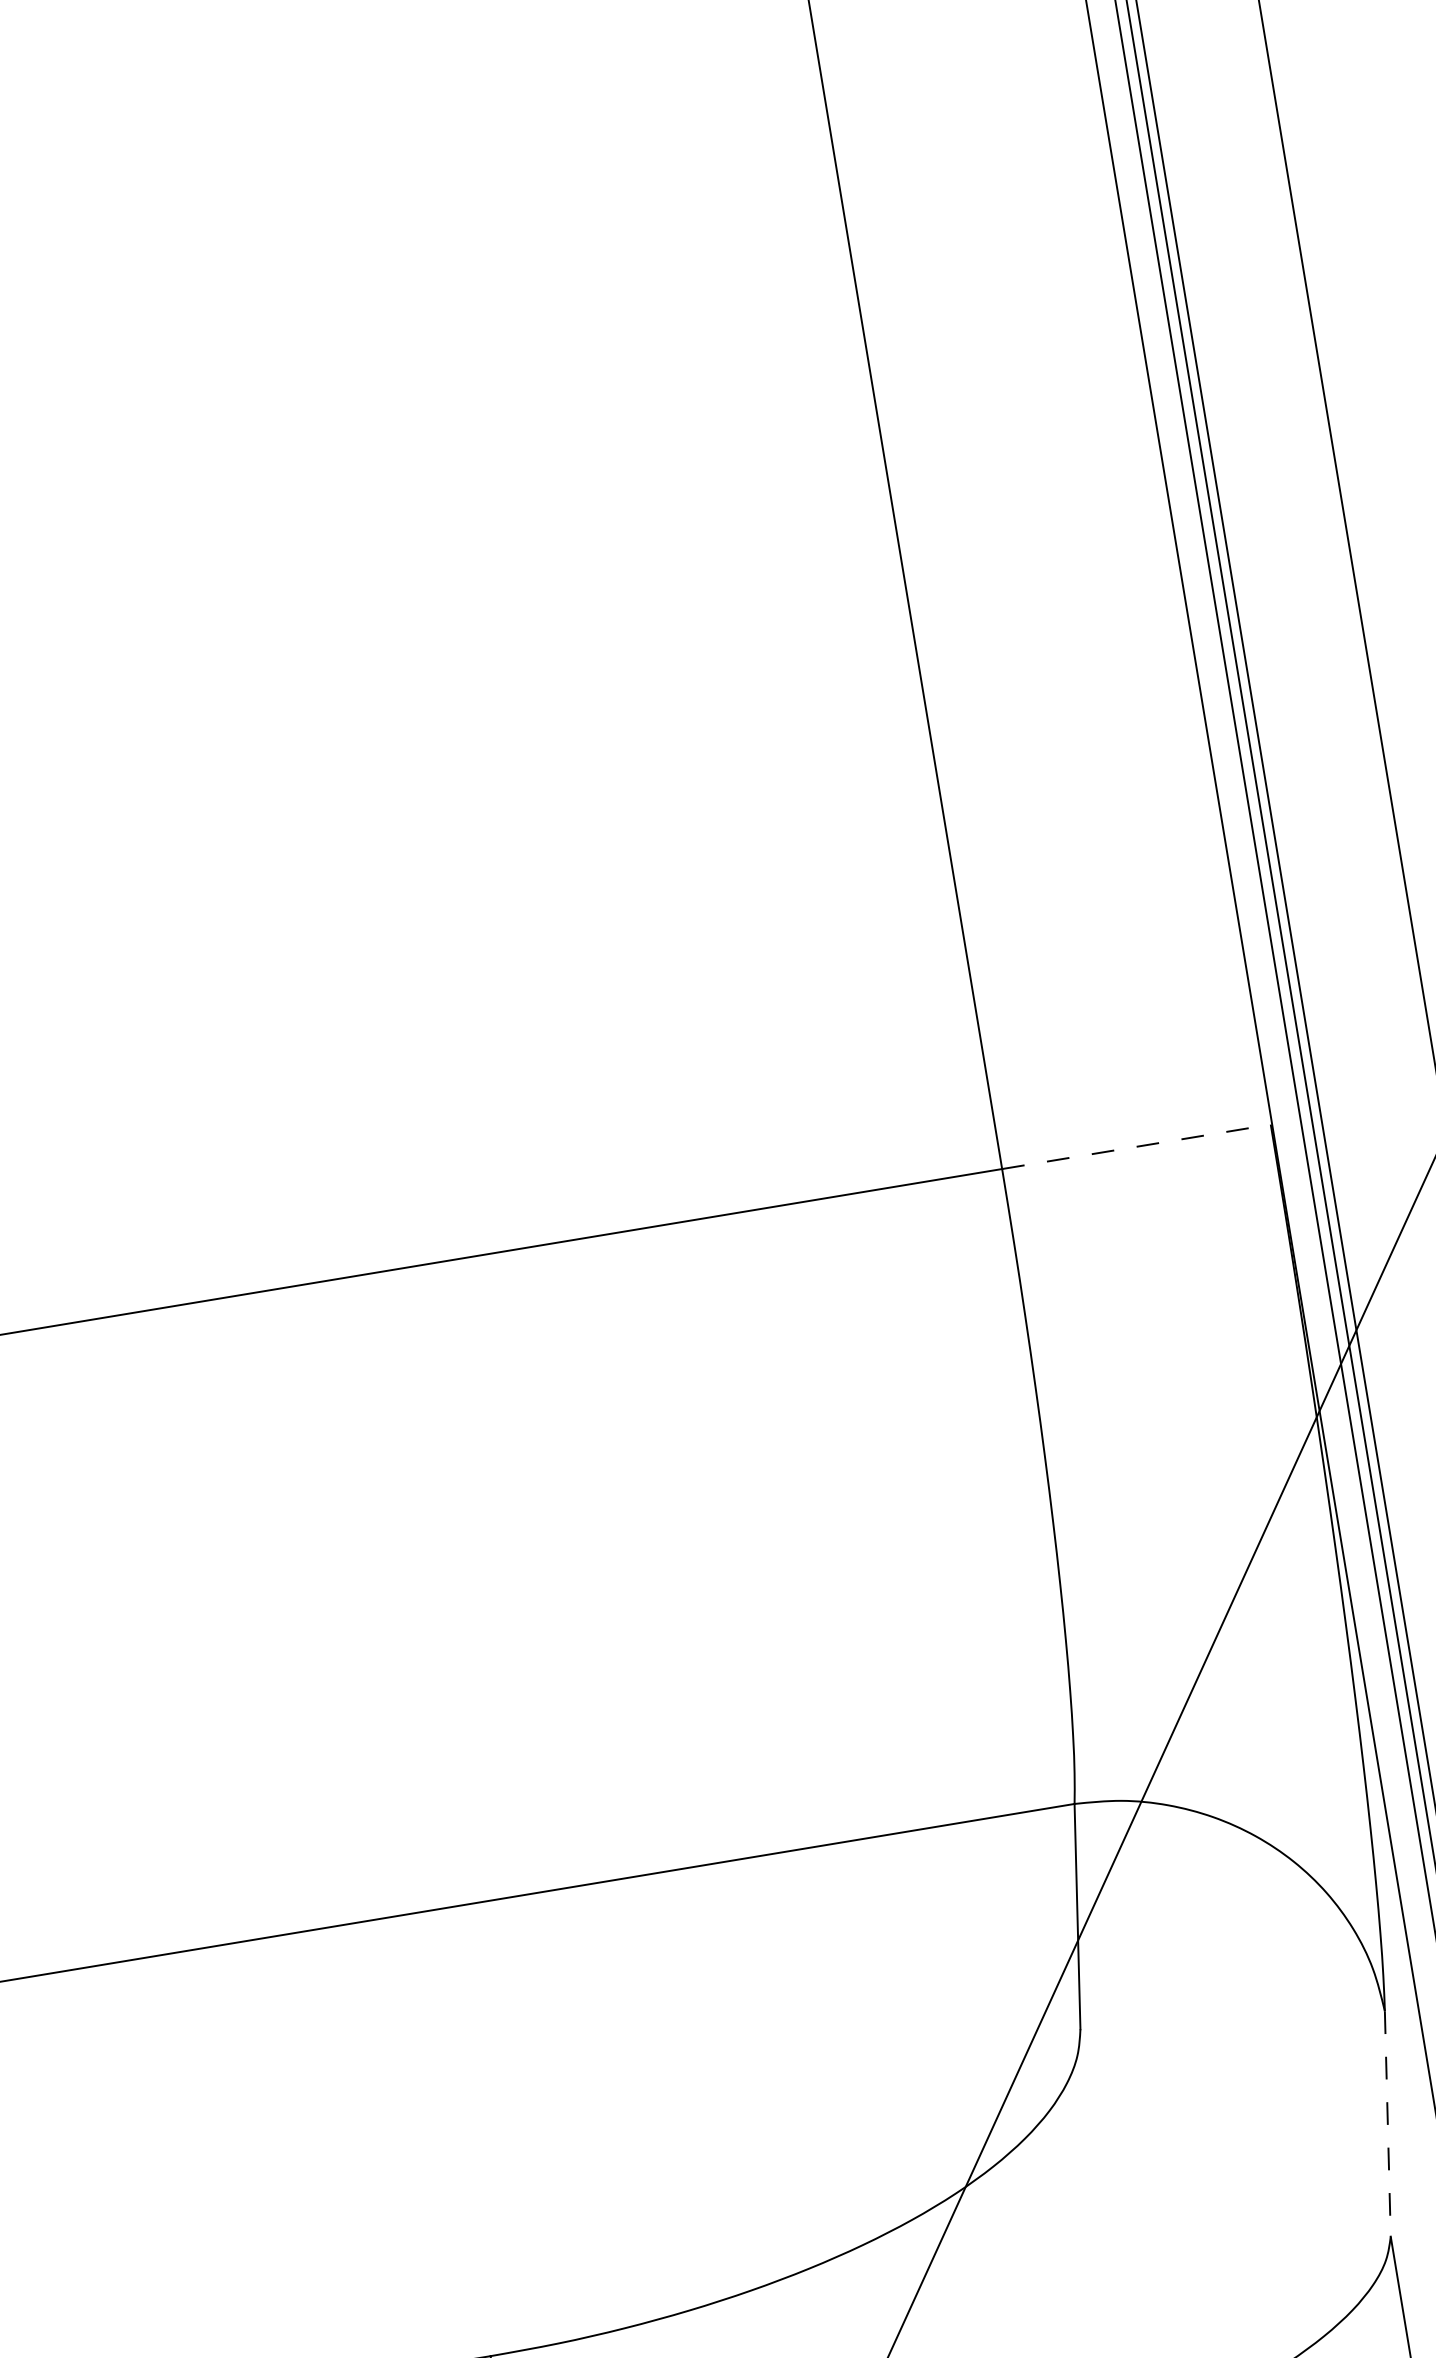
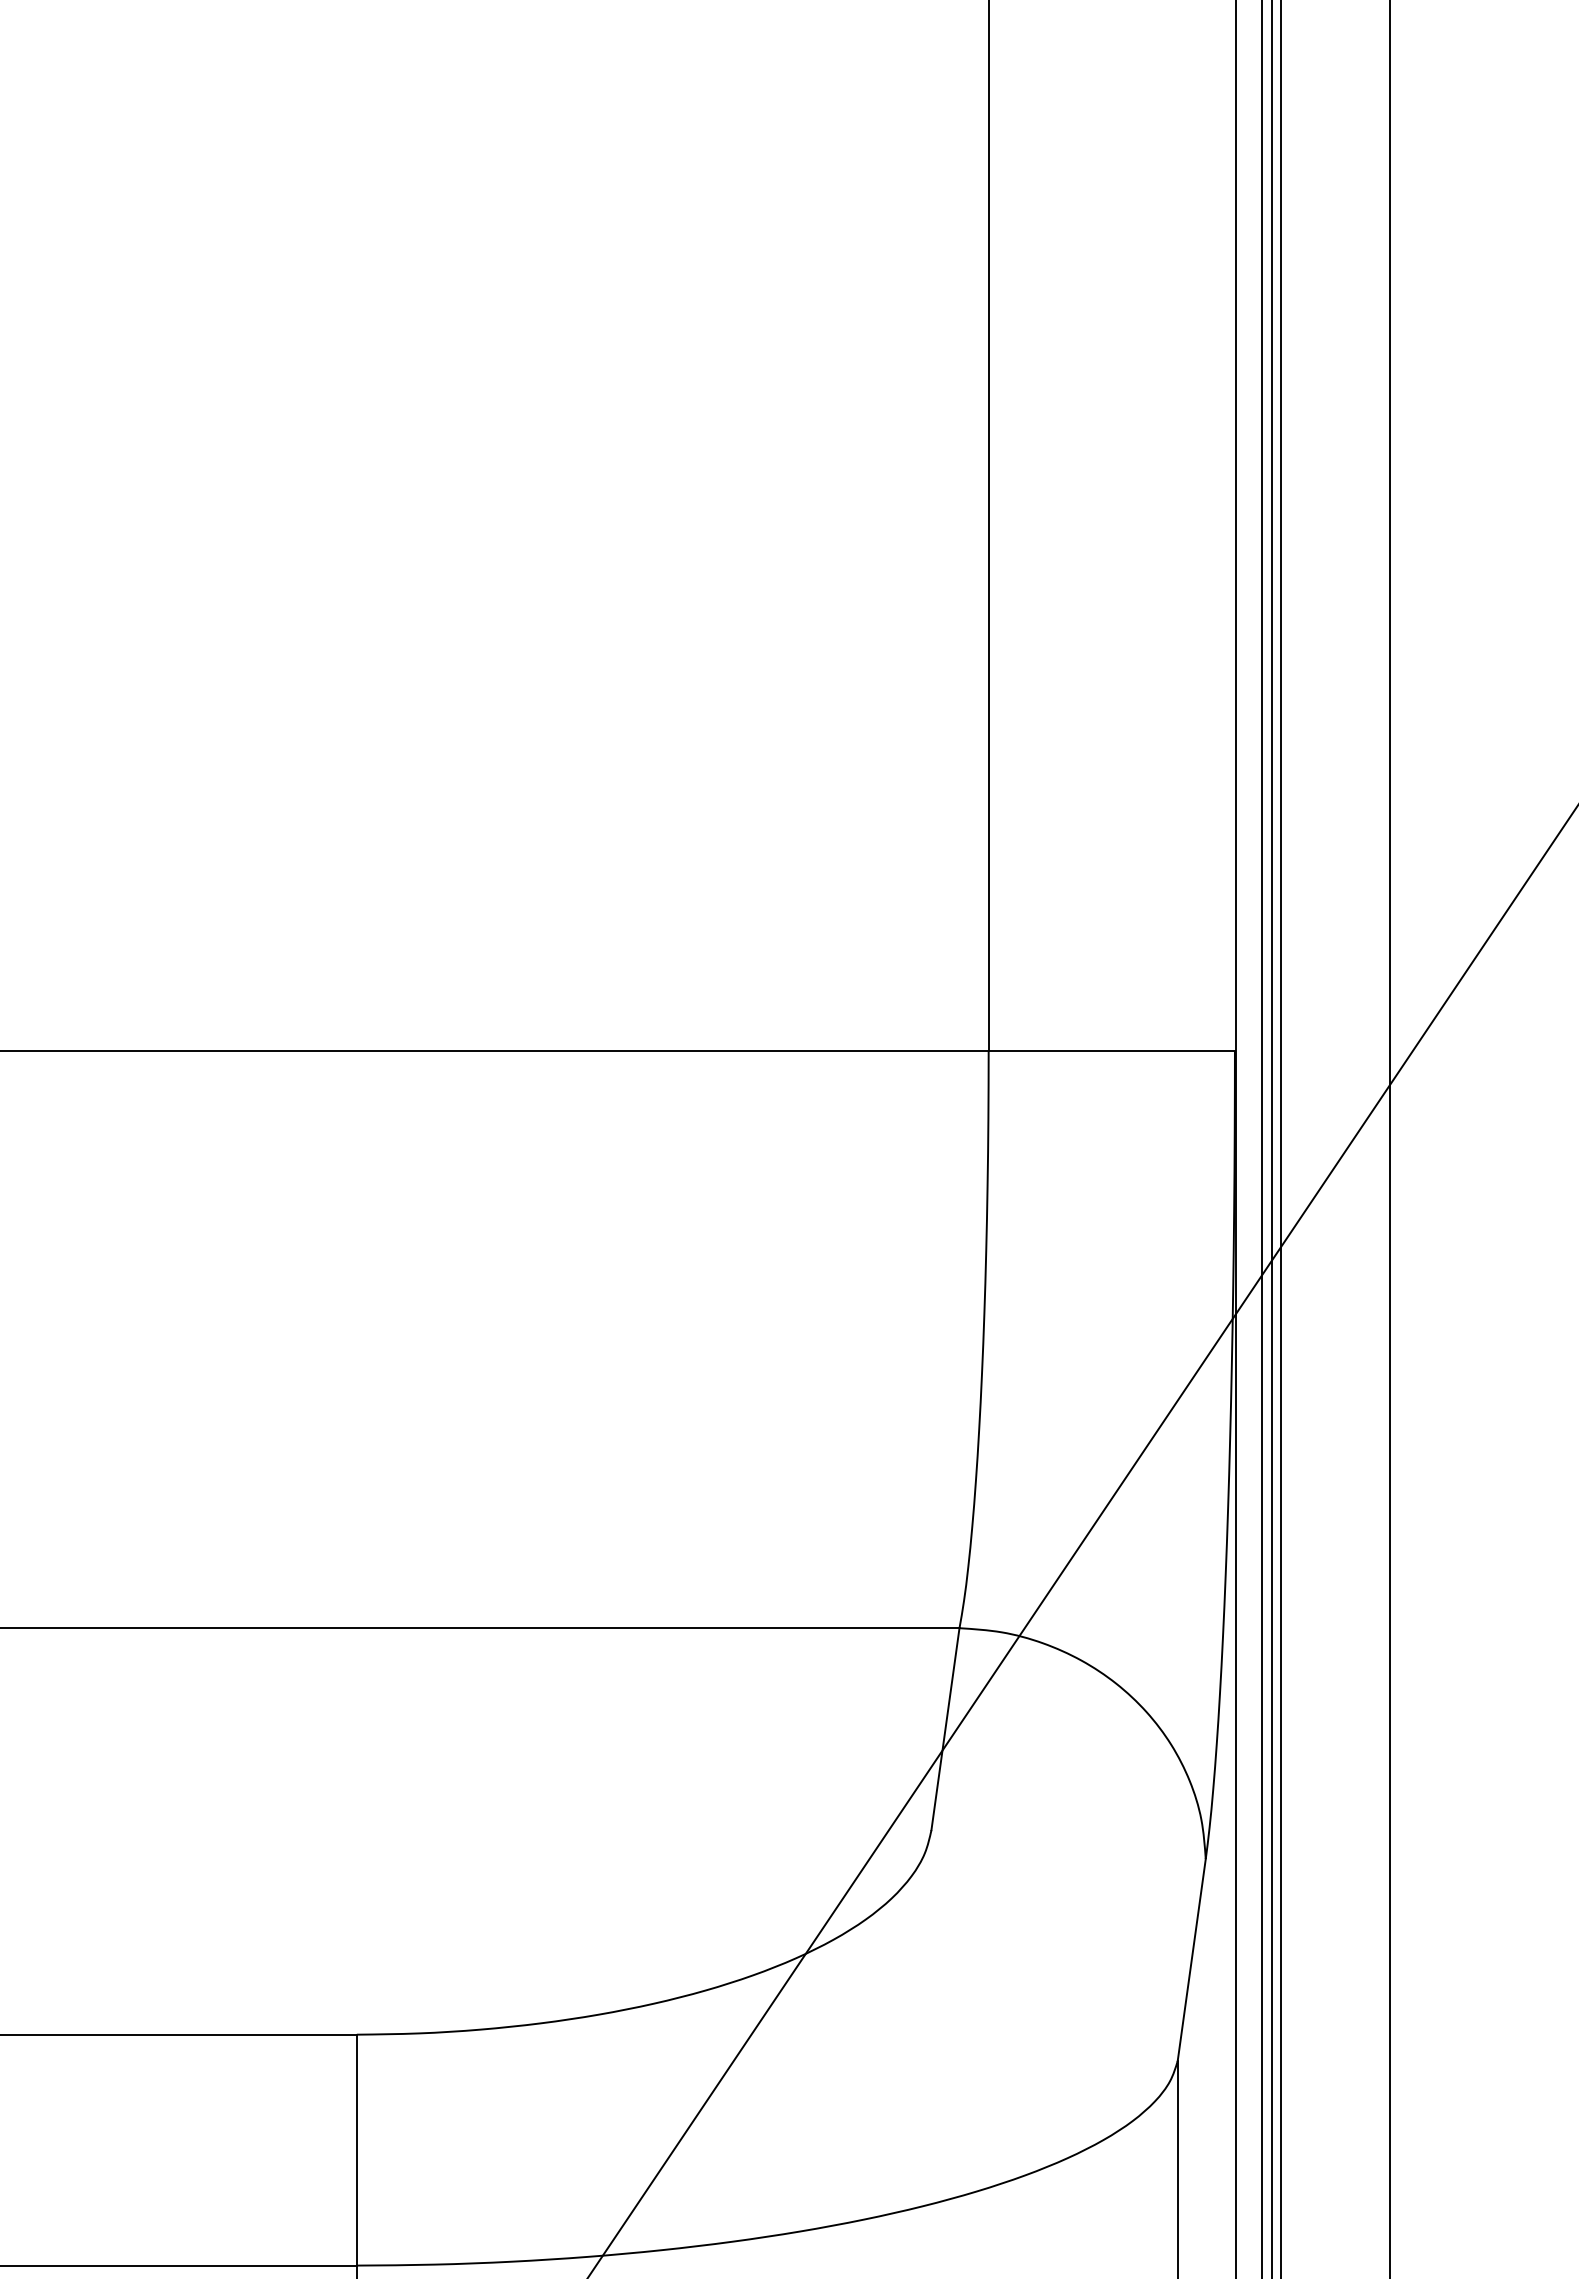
line: (1137, 1146) -> (1112, 1050), dashed -> solid
line: (1387, 2124) -> (1191, 1960), dashed -> solid

